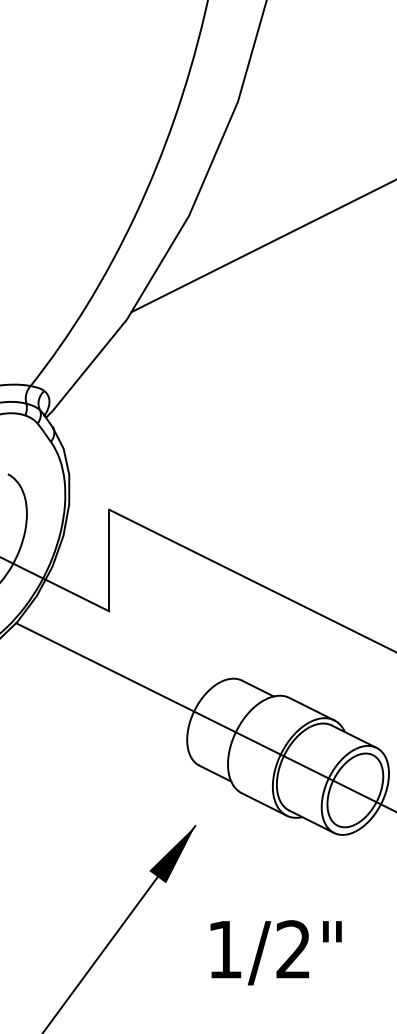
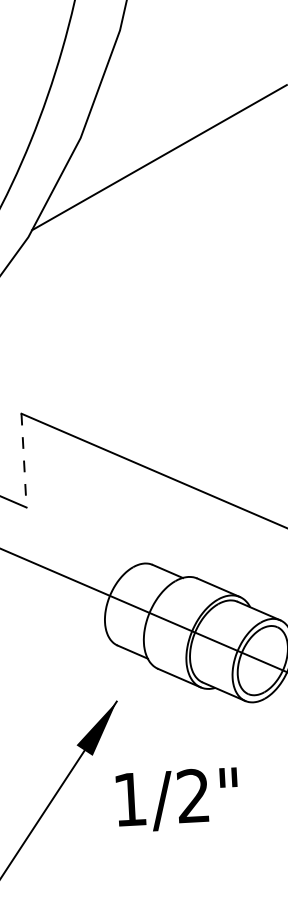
line: (109, 560) -> (24, 460), solid -> dashed
text: (275, 952) -> (176, 799), moved

